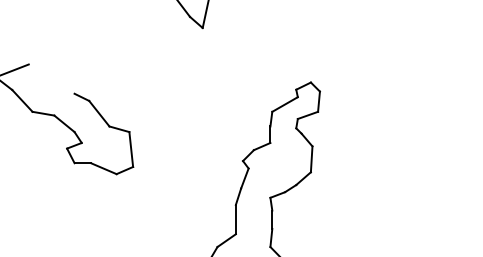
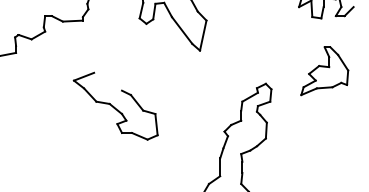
part: (407, 62) -> (324, 71), added

